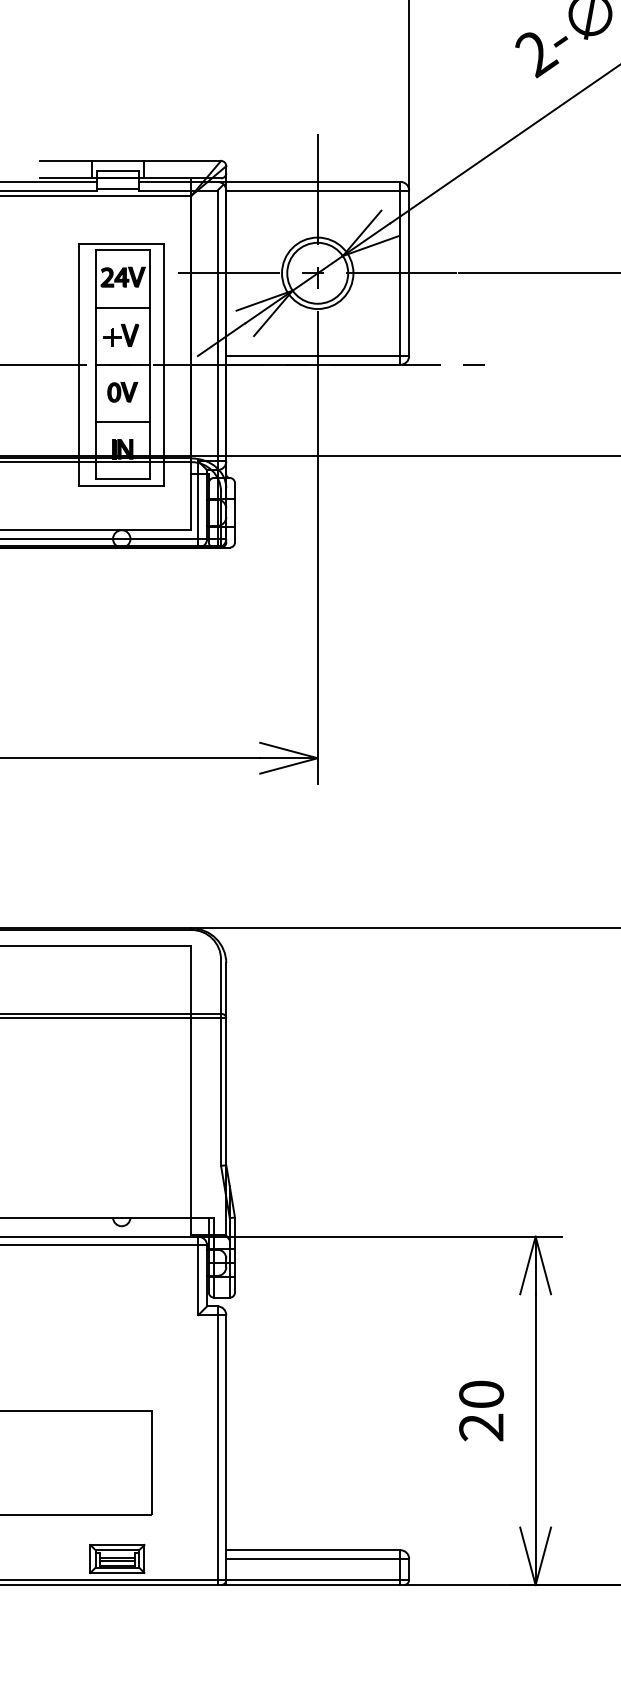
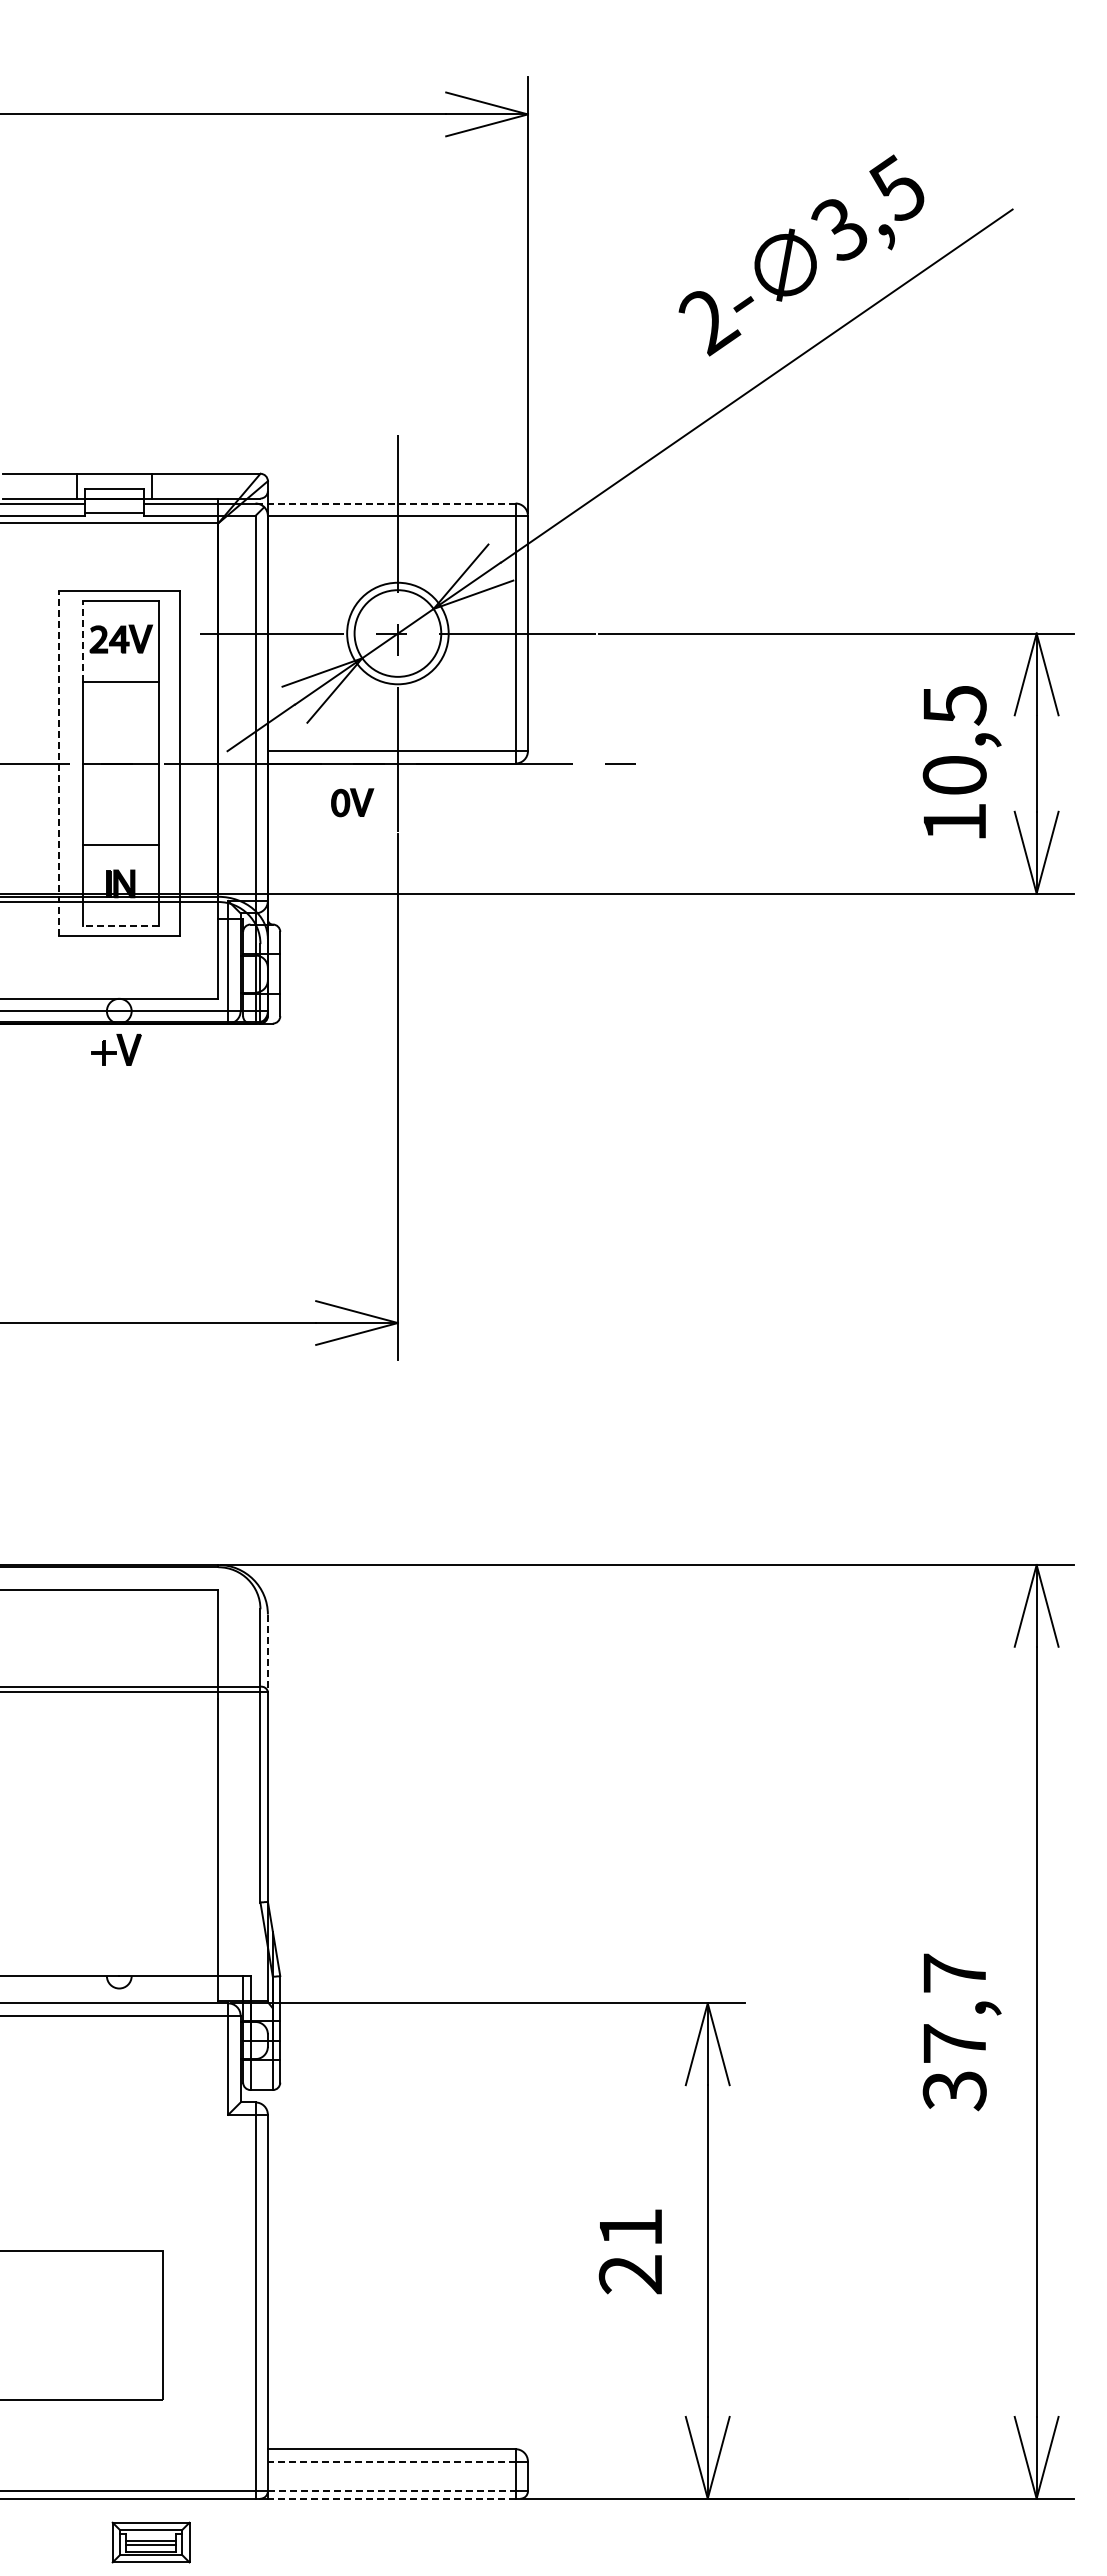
line: (309, 181) -> (386, 503), solid -> dashed
line: (95, 278) -> (82, 641), solid -> dashed
part: (121, 335) -> (116, 1049), moved
line: (79, 364) -> (58, 763), solid -> dashed
part: (122, 392) -> (352, 802), moved
line: (122, 479) -> (120, 926), solid -> dashed
line: (226, 990) -> (267, 1653), solid -> dashed
text: (481, 1394) -> (630, 2227), 20 -> 21
part: (116, 1558) -> (150, 2542), moved
line: (313, 1558) -> (391, 2461), solid -> dashed
line: (313, 1580) -> (391, 2491), solid -> dashed
line: (313, 1584) -> (391, 2498), solid -> dashed

